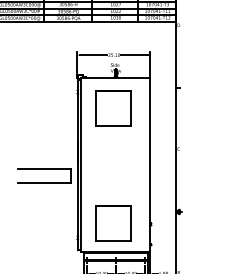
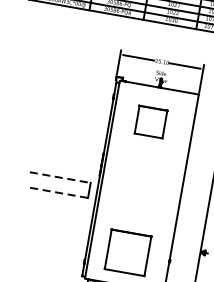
part: (113, 108) -> (150, 122), size x0.7
line: (44, 169) -> (60, 177), solid -> dashed
line: (44, 182) -> (57, 192), solid -> dashed

